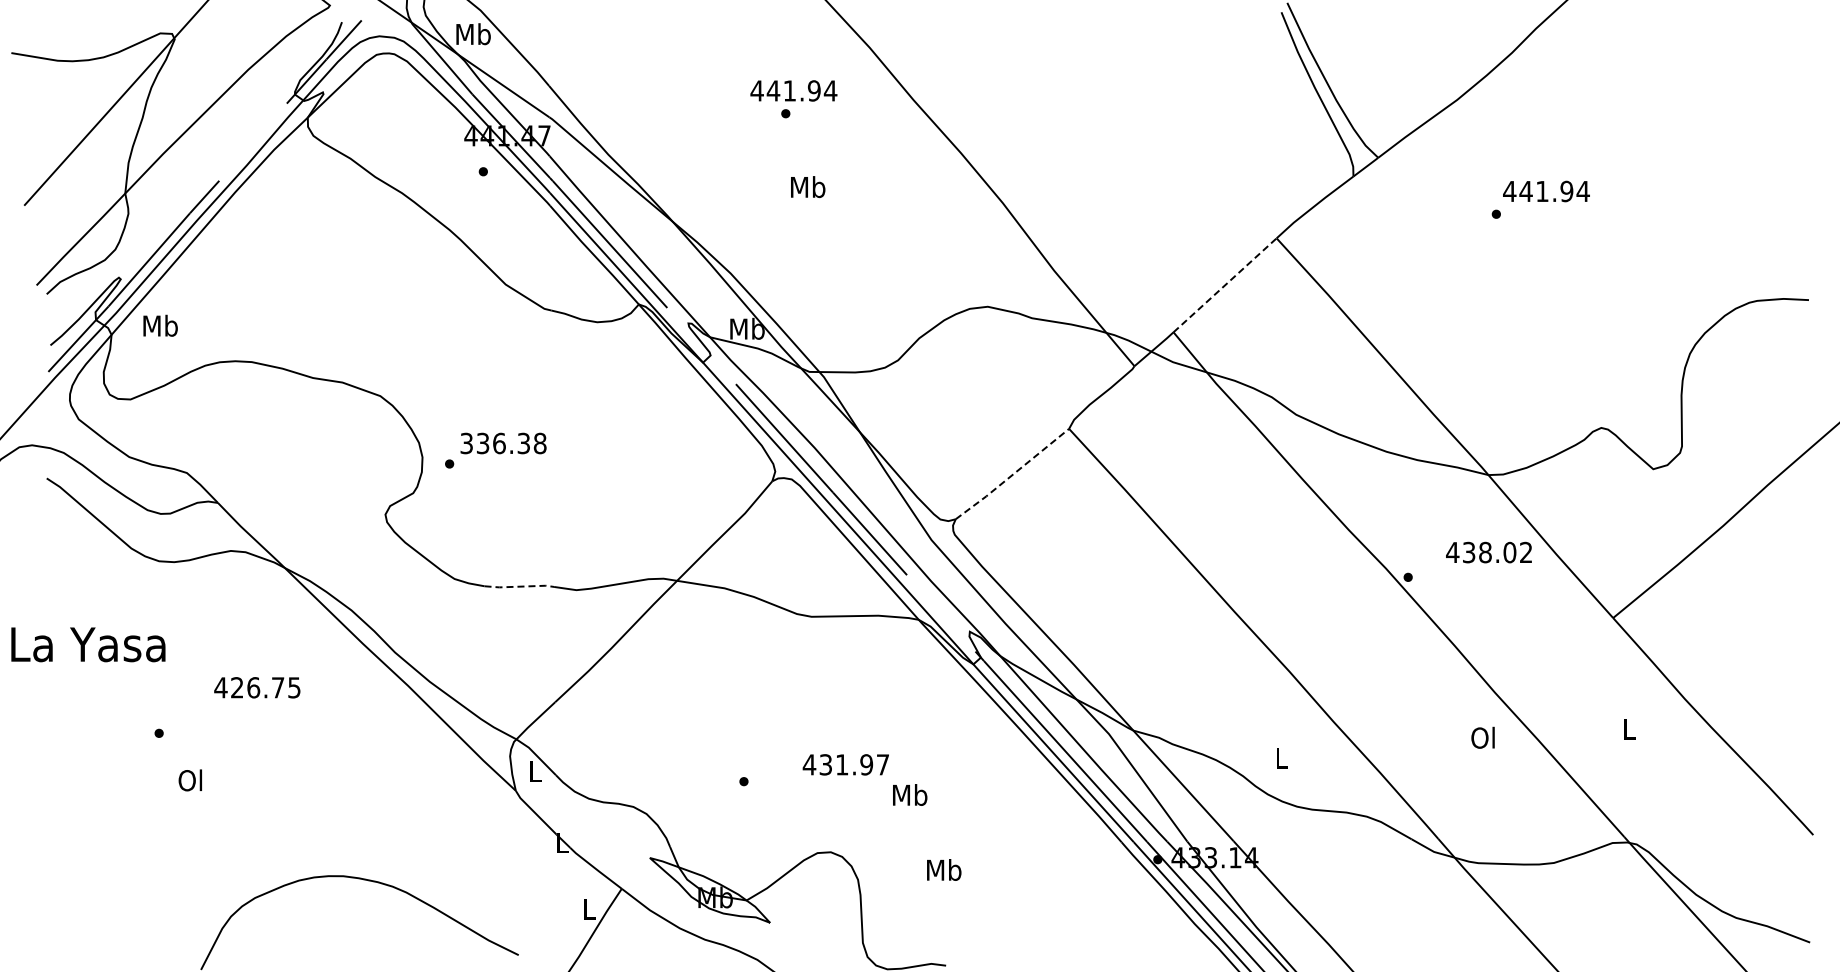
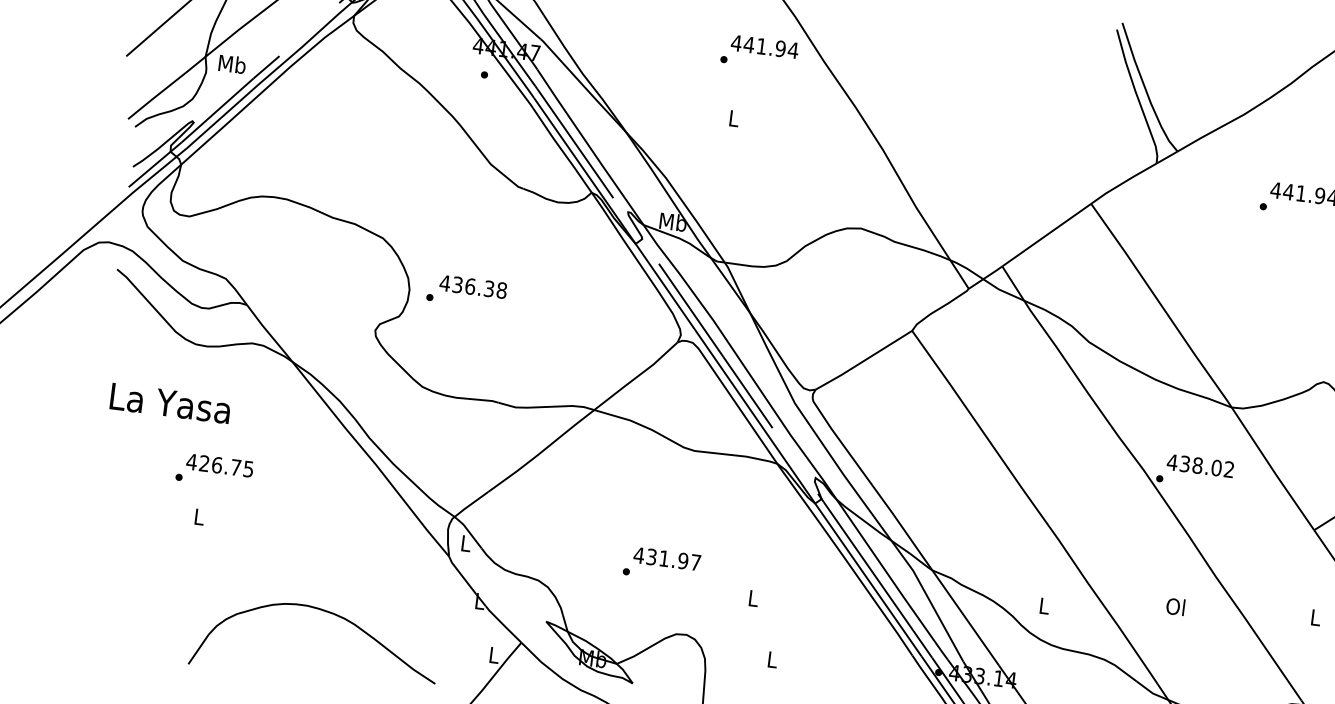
text: (793, 90) -> (764, 46), moved
text: (808, 187) -> (734, 118), Mb -> L
line: (1224, 285) -> (1046, 235), dashed -> solid
text: (160, 325) -> (232, 64), moved
text: (466, 443) -> (444, 283), 336.38 -> 436.38
line: (1012, 474) -> (863, 360), dashed -> solid
text: (1488, 552) -> (1200, 465), moved
line: (520, 586) -> (472, 399), dashed -> solid
text: (88, 644) -> (170, 403), moved
text: (257, 687) -> (220, 465), moved
text: (1482, 737) -> (1175, 606), moved
text: (845, 764) -> (666, 558), moved
text: (190, 780) -> (198, 516), Ol -> L
text: (910, 794) -> (753, 598), Mb -> L
text: (944, 869) -> (772, 659), Mb -> L

